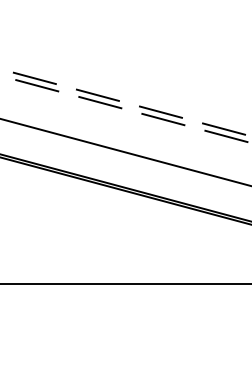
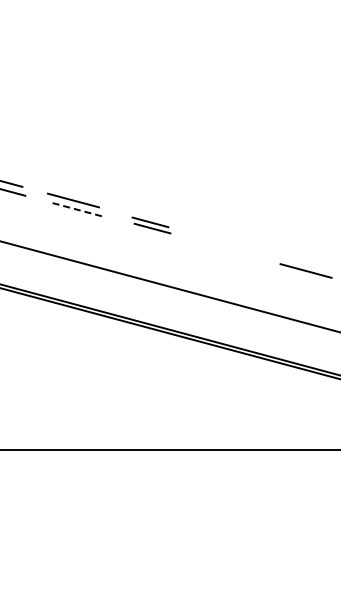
line: (36, 85) -> (75, 209), solid -> dashed
part: (99, 98) -> (151, 225), size x0.7
line: (160, 112) -> (226, 241), removed
line: (163, 119) -> (229, 250), removed
line: (223, 128) -> (302, 261), removed

